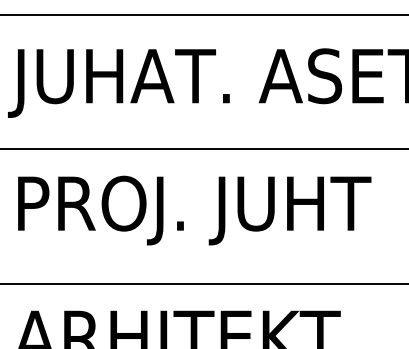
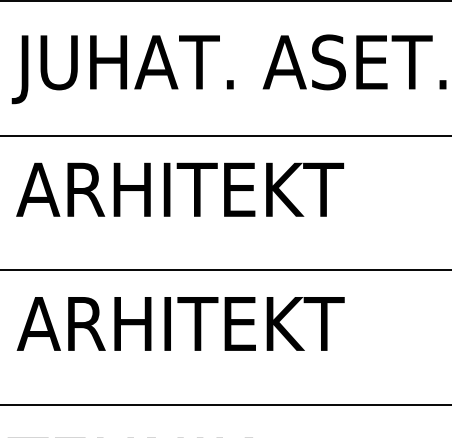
text: (191, 210) -> (195, 196), PROJ. JUHT -> ARHITEKT

